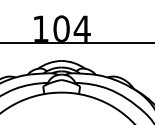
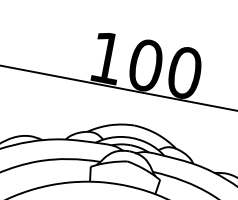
text: (81, 28) -> (183, 71), 104 -> 100

